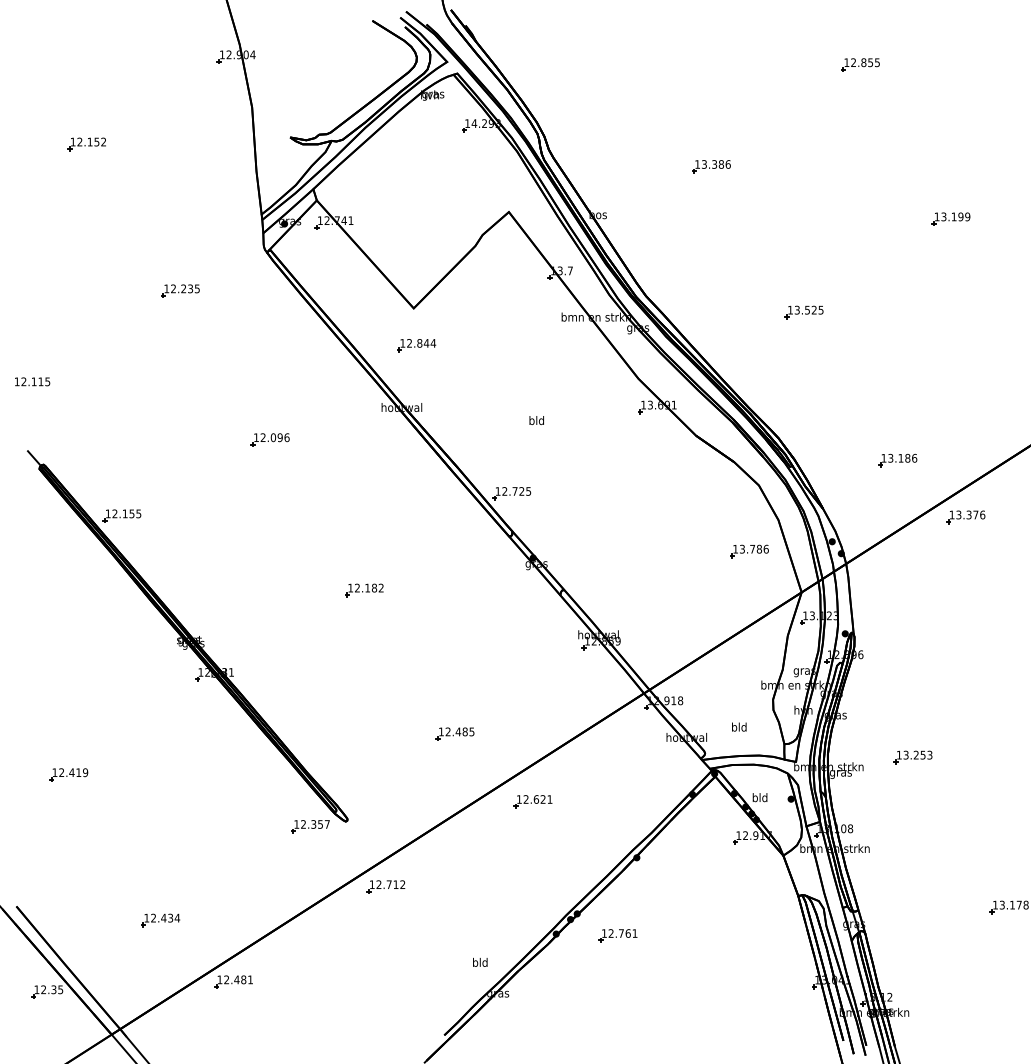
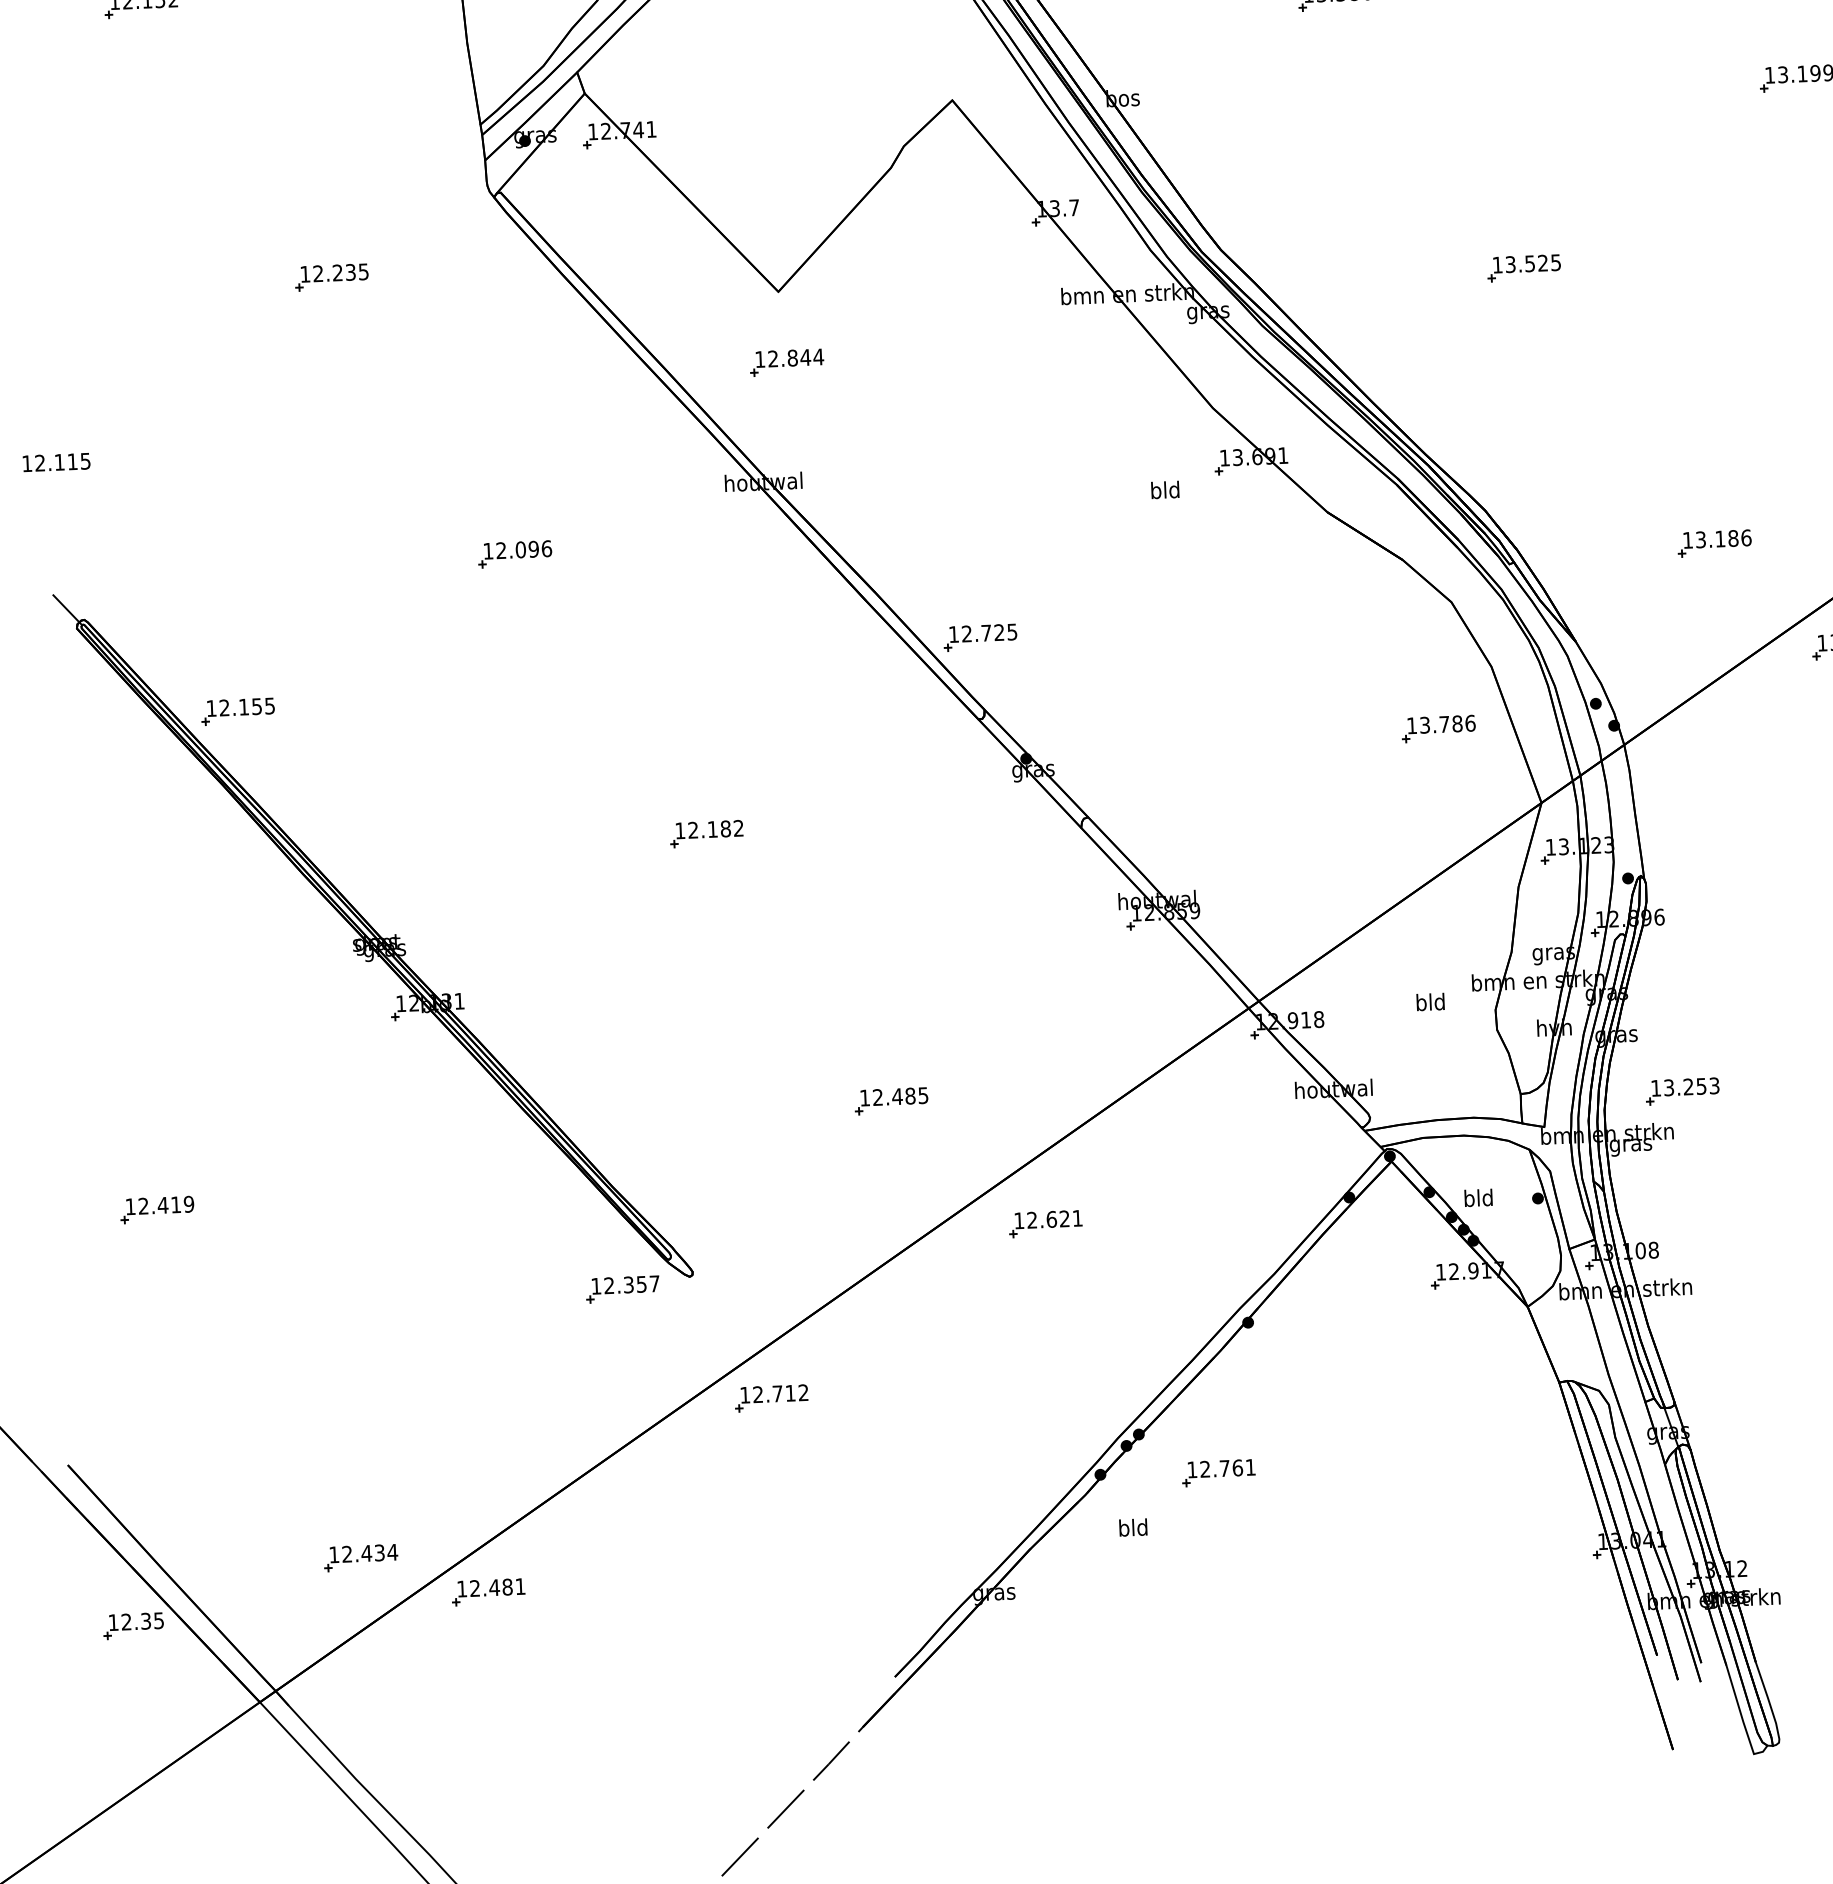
text: (536, 420) -> (1164, 489), moved
text: (739, 726) -> (1430, 1000), moved
part: (912, 757) -> (1681, 1091), moved
part: (160, 920) -> (360, 1558), moved
text: (480, 961) -> (1133, 1525), moved

